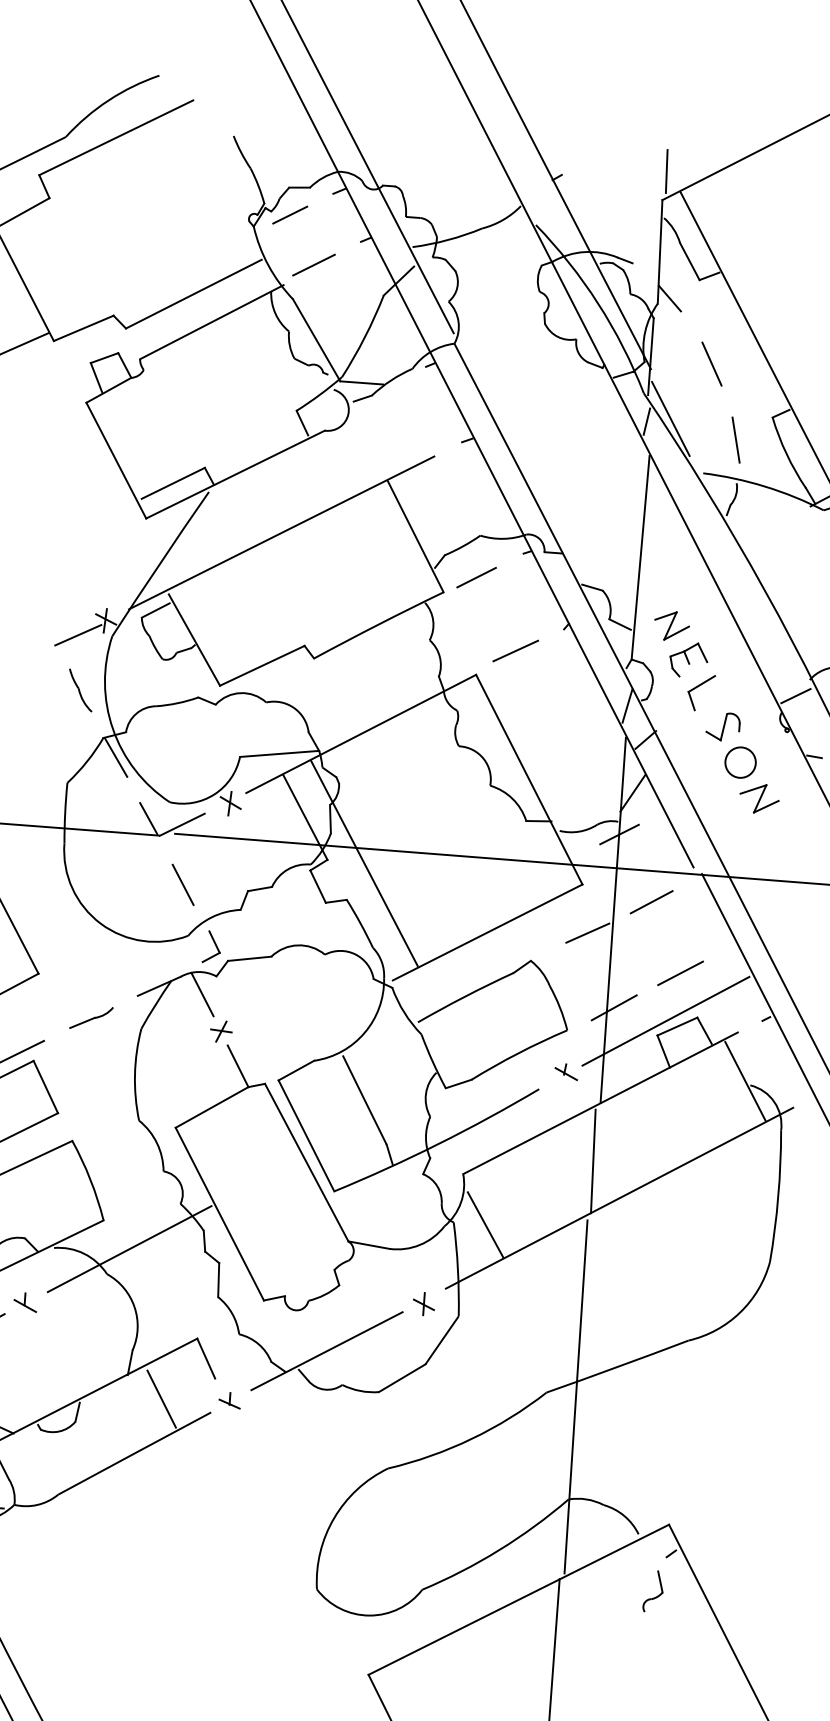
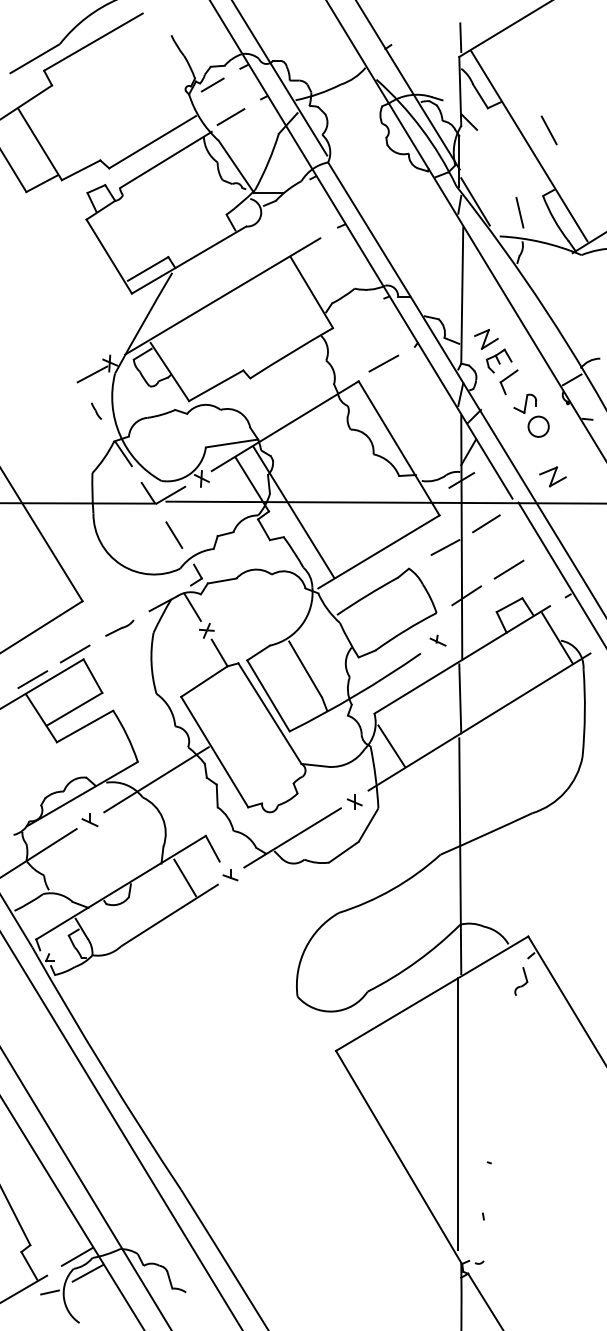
line: (710, 364) -> (548, 130), moved
line: (475, 577) -> (353, 316), removed
part: (80, 691) -> (96, 411), size x0.6
part: (758, 798) -> (552, 476), moved
line: (665, 1020) -> (501, 601), removed

